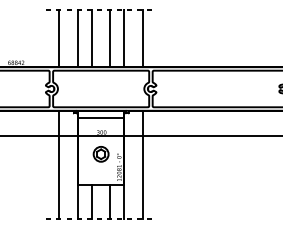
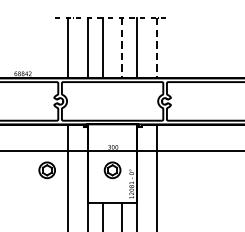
line: (110, 38) -> (122, 48), solid -> dashed
line: (143, 38) -> (157, 48), solid -> dashed
line: (101, 118) -> (112, 132), removed
part: (38, 154) -> (46, 170), added

